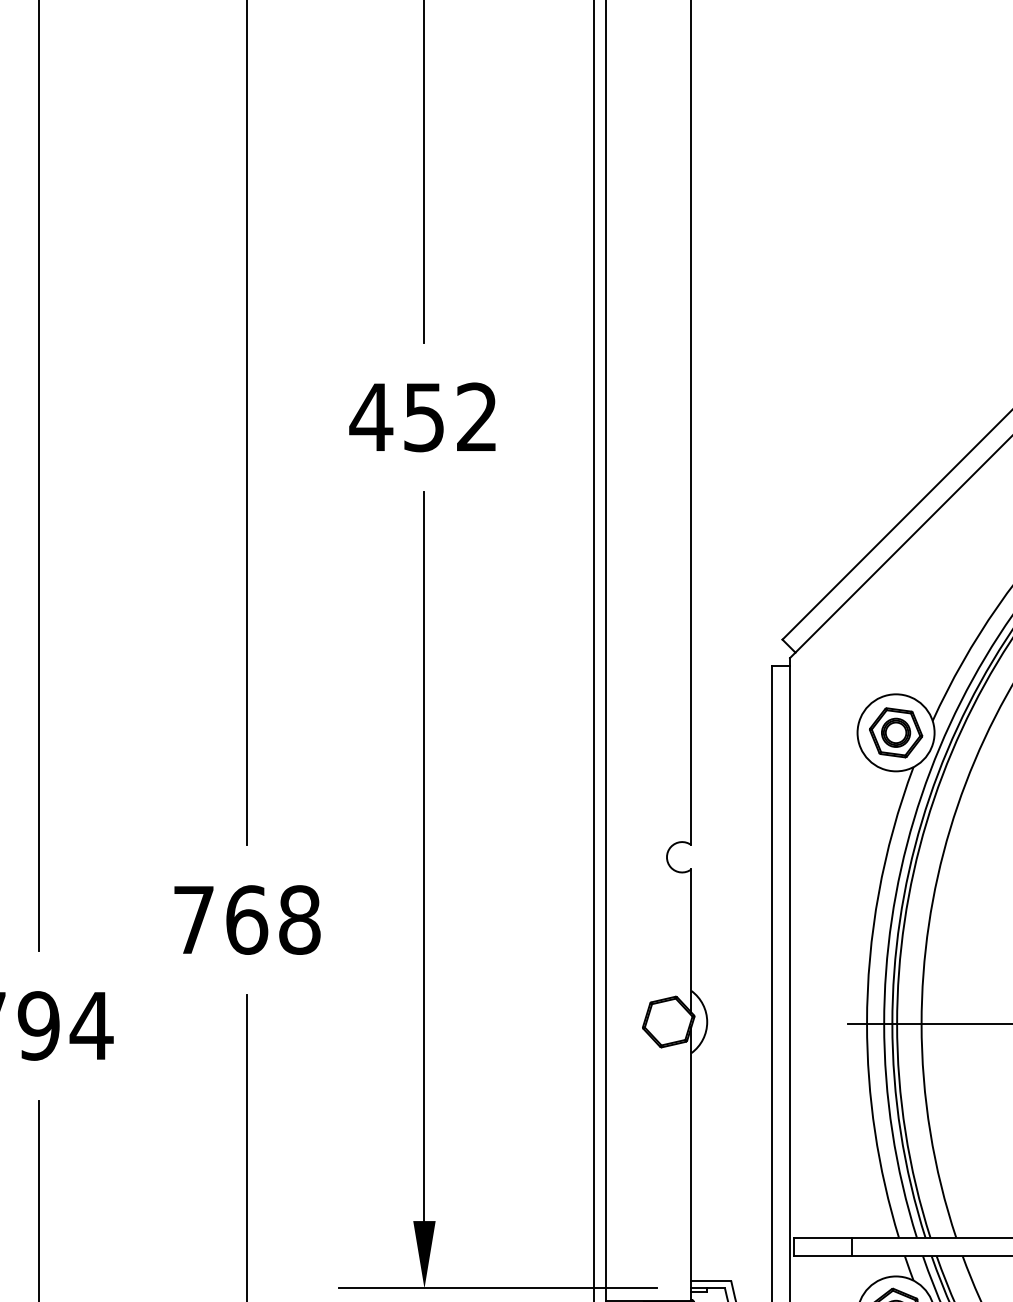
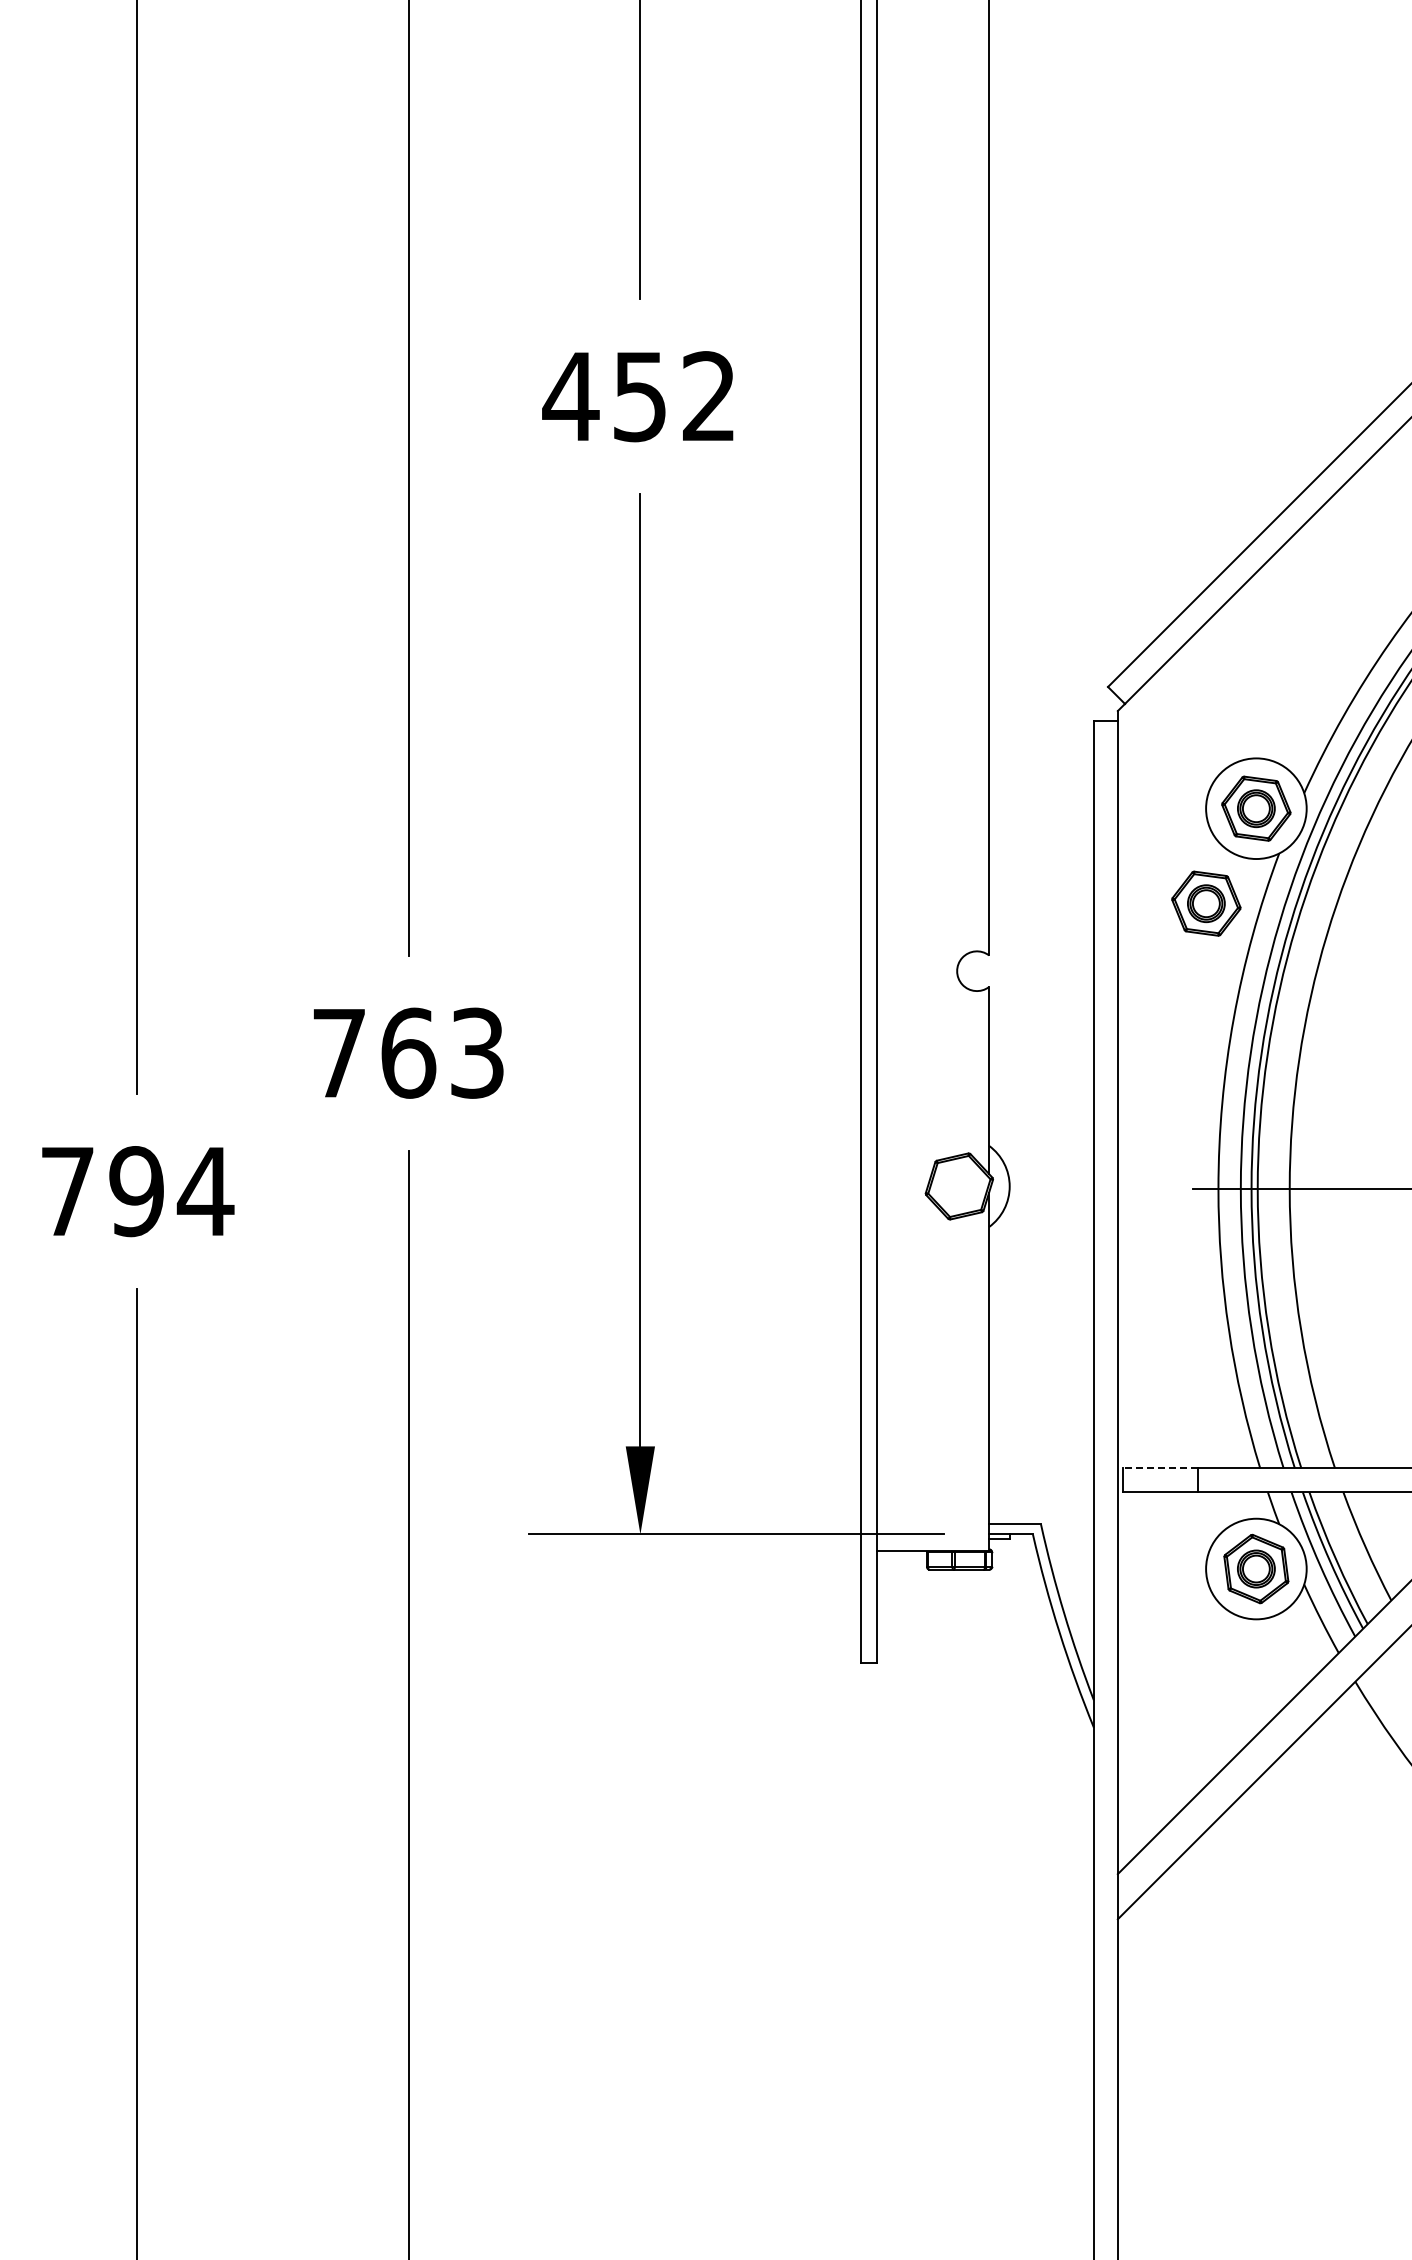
part: (857, 805) -> (1206, 903), added
text: (299, 919) -> (477, 1052), 768 -> 763
line: (822, 1237) -> (1160, 1468), solid -> dashed

